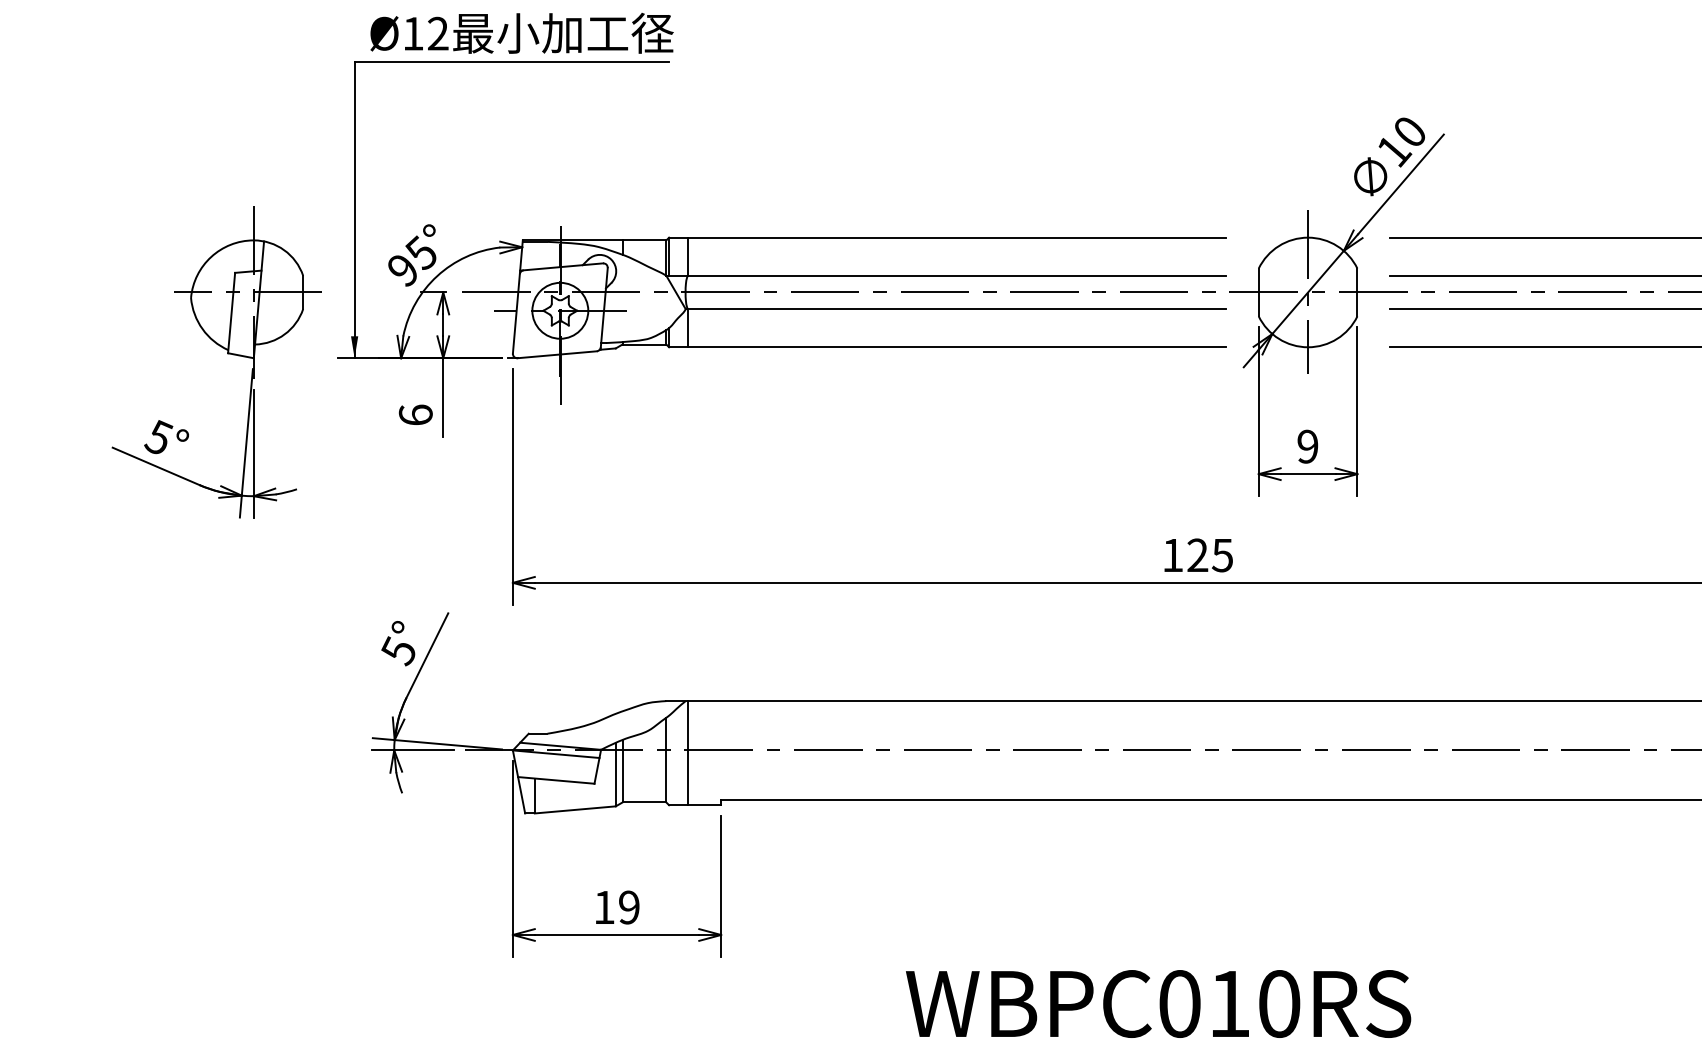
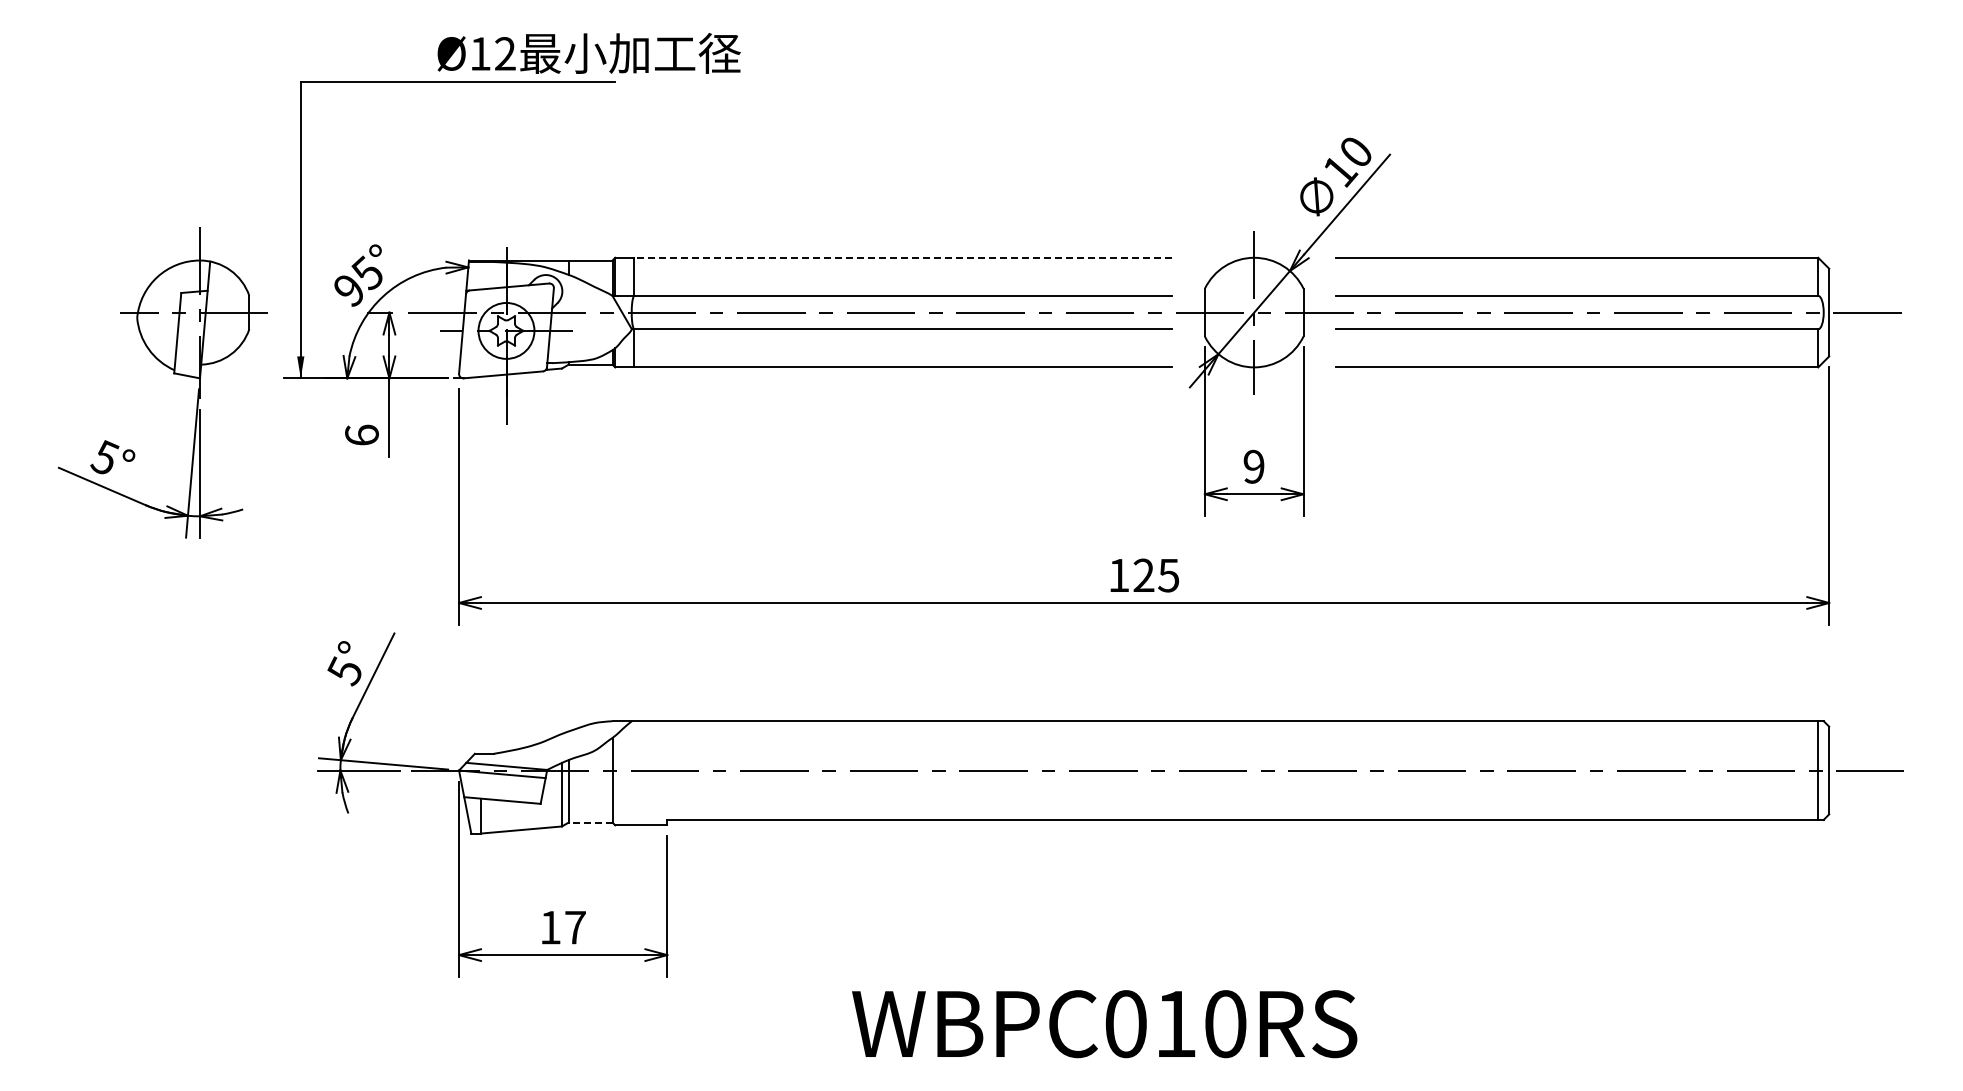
text: (521, 33) -> (588, 53), moved
line: (957, 237) -> (903, 257), solid -> dashed
line: (688, 753) -> (634, 773), removed
line: (644, 802) -> (590, 822), solid -> dashed
text: (629, 907) -> (575, 927), 19 -> 17

